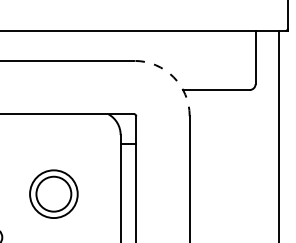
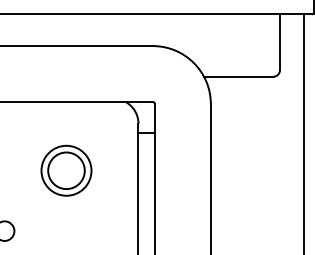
arc: (173, 77) -> (193, 63), dashed -> solid
part: (53, 193) -> (66, 170), moved

